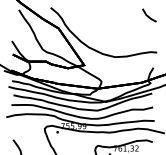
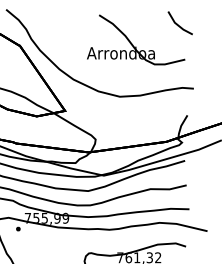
part: (124, 24) -> (136, 39), added

